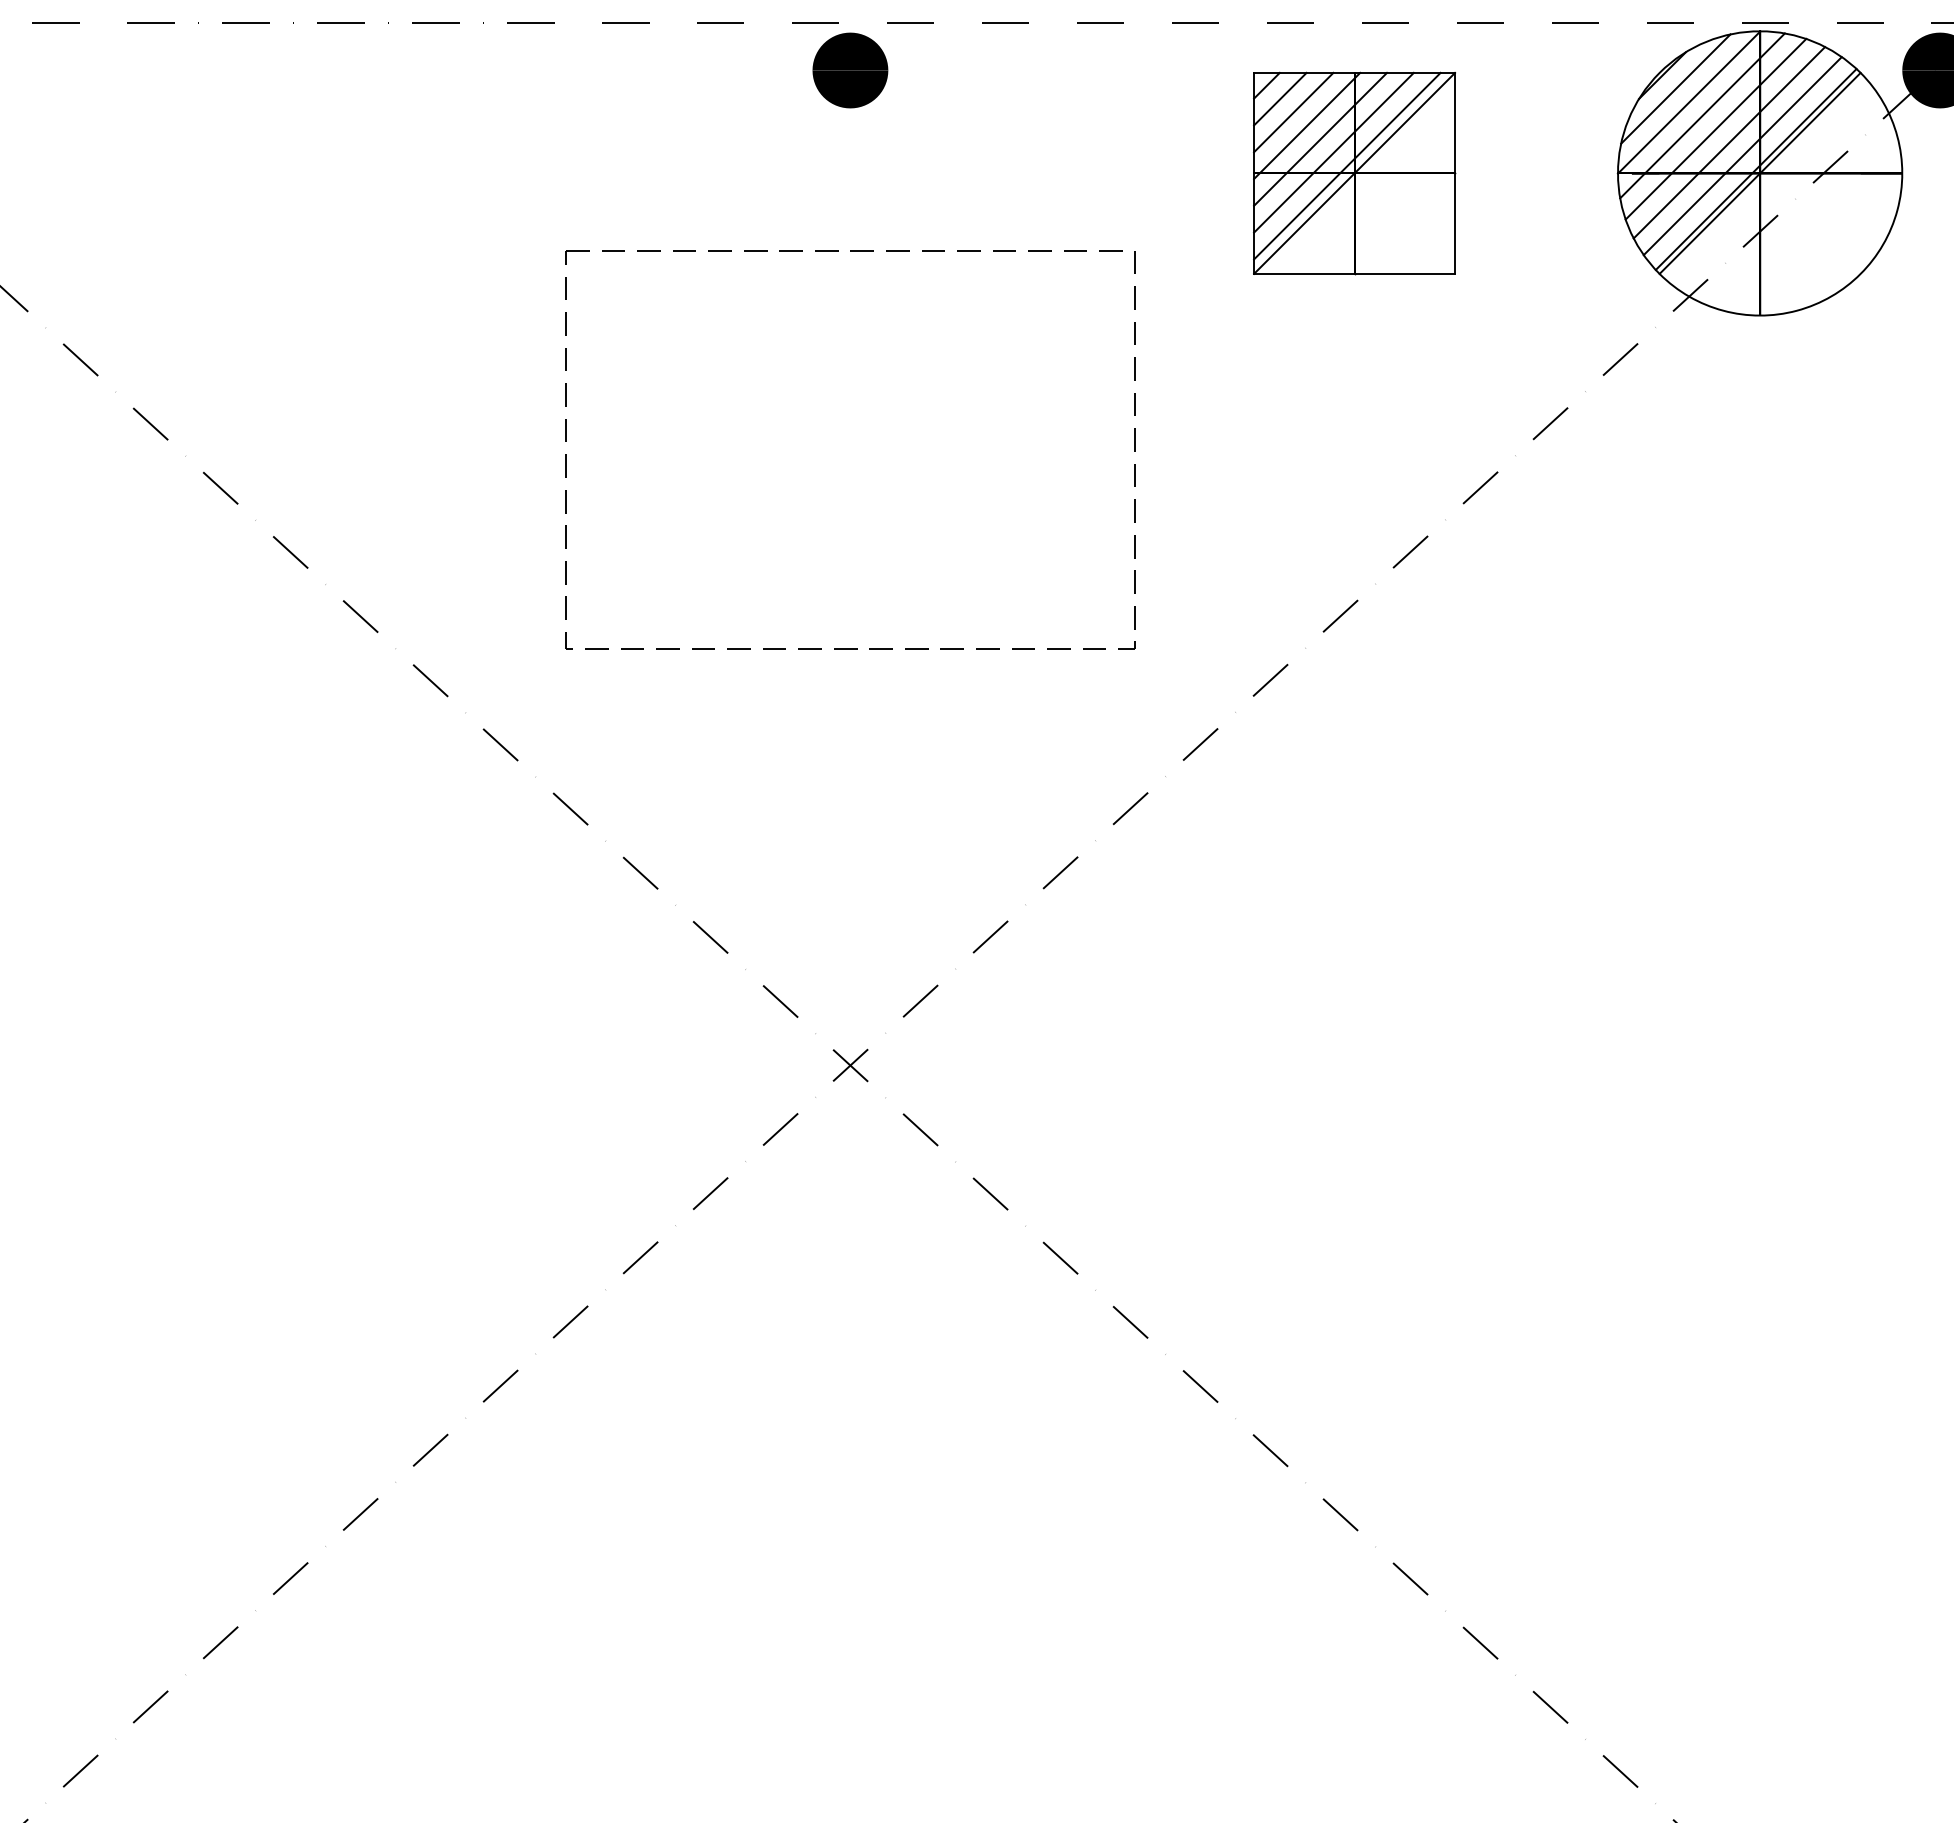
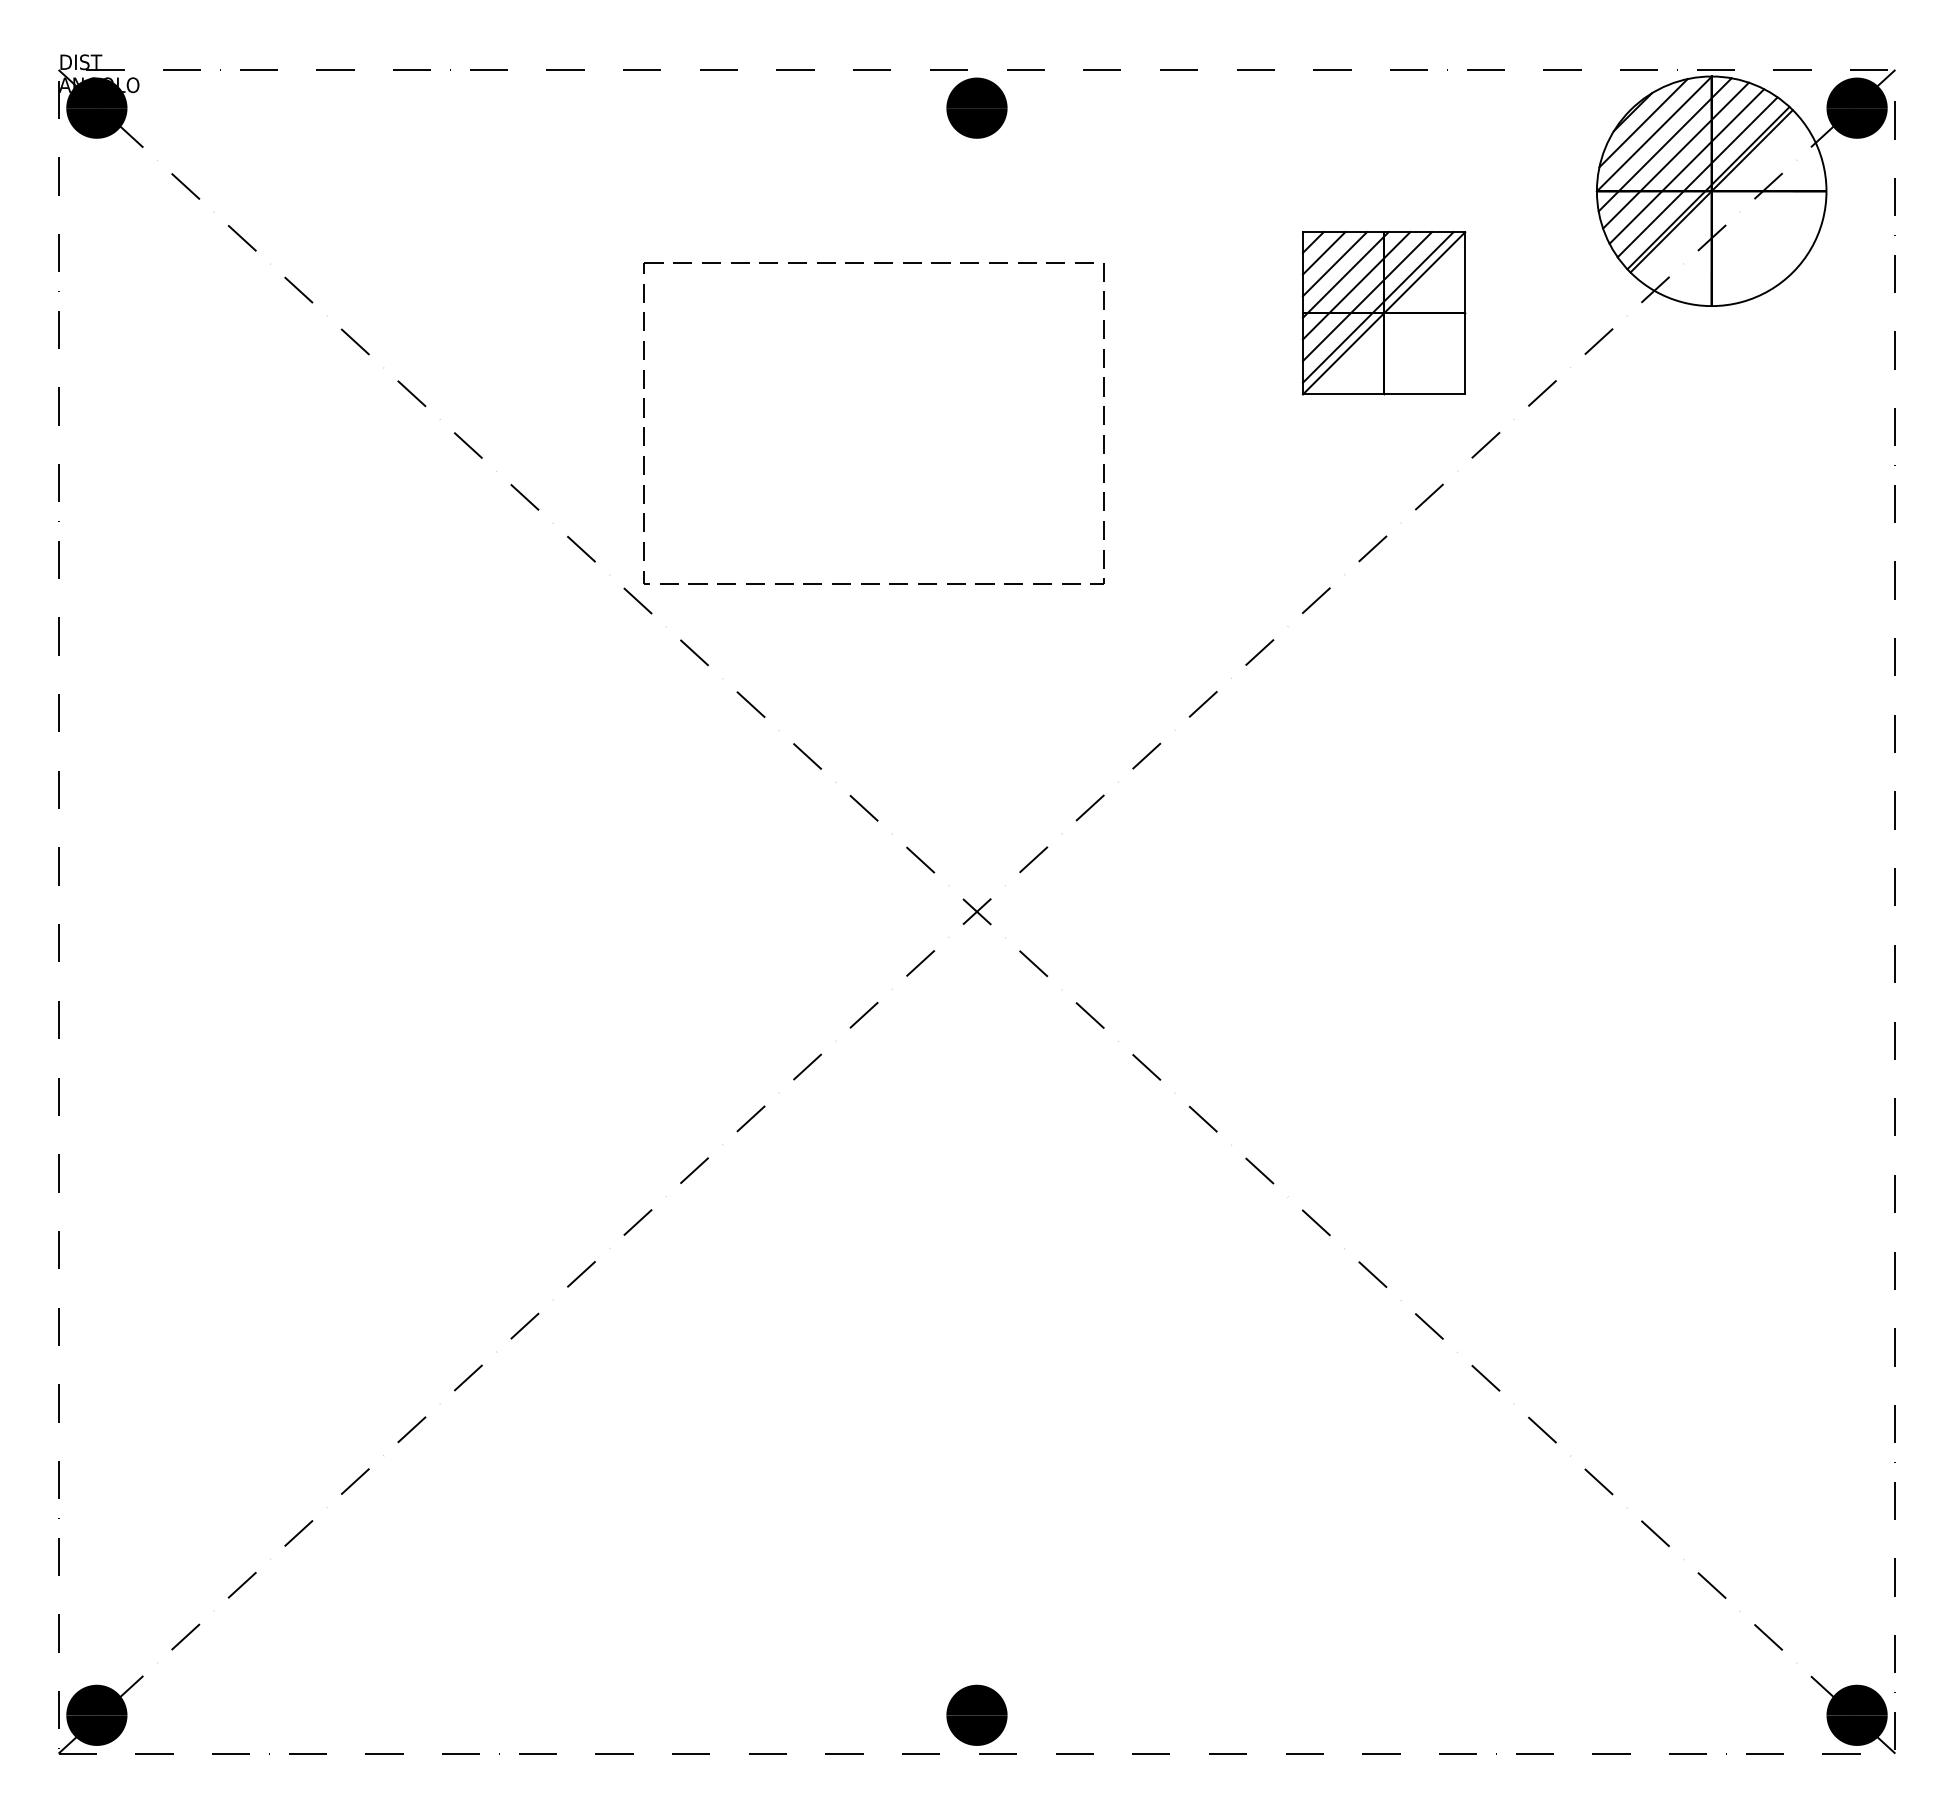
part: (1353, 173) -> (1383, 313), moved
part: (849, 647) -> (873, 583), moved

